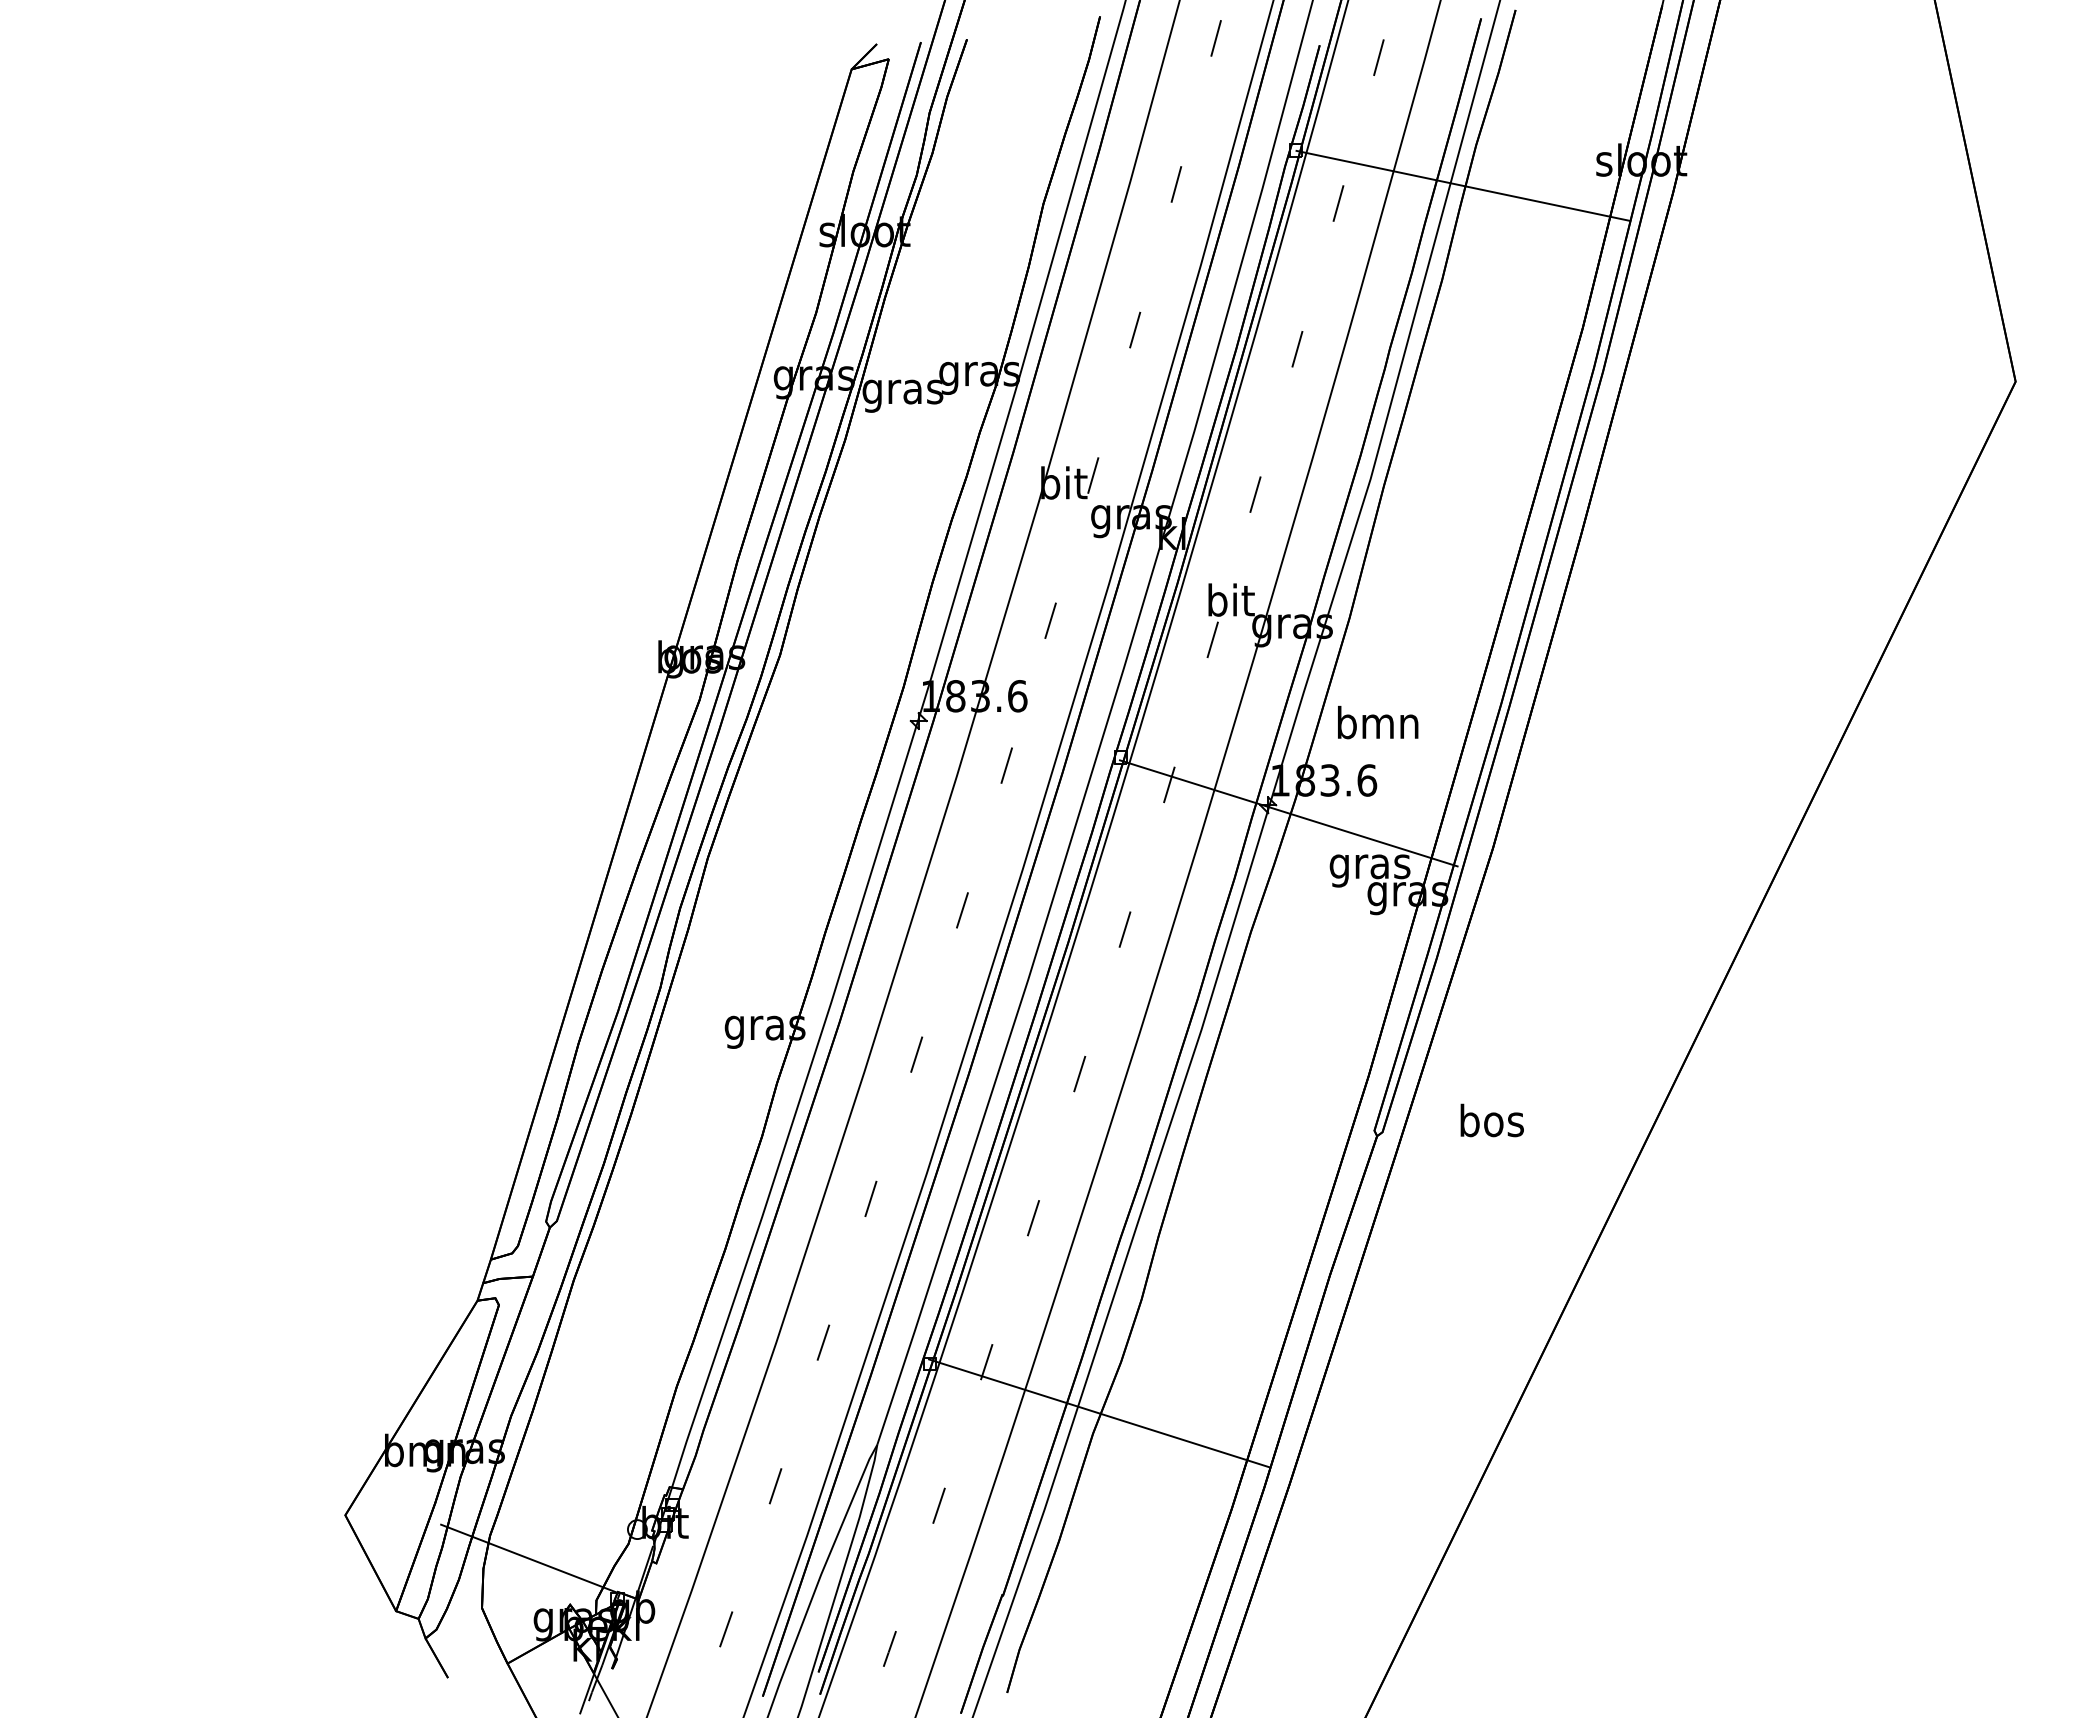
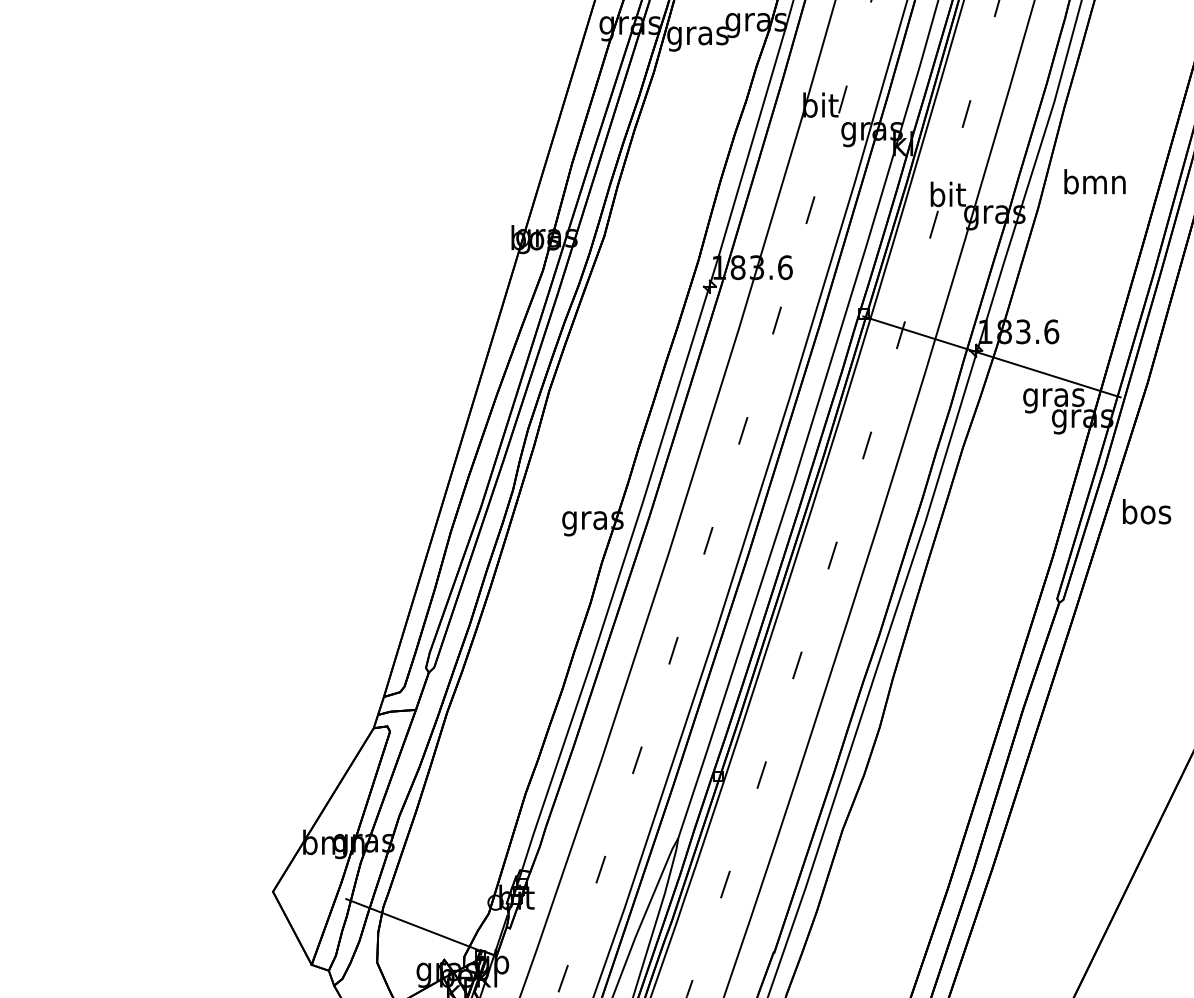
text: (1378, 722) -> (1095, 181), moved
text: (1491, 1120) -> (1146, 511), moved
line: (1099, 1413) -> (847, 814), removed

